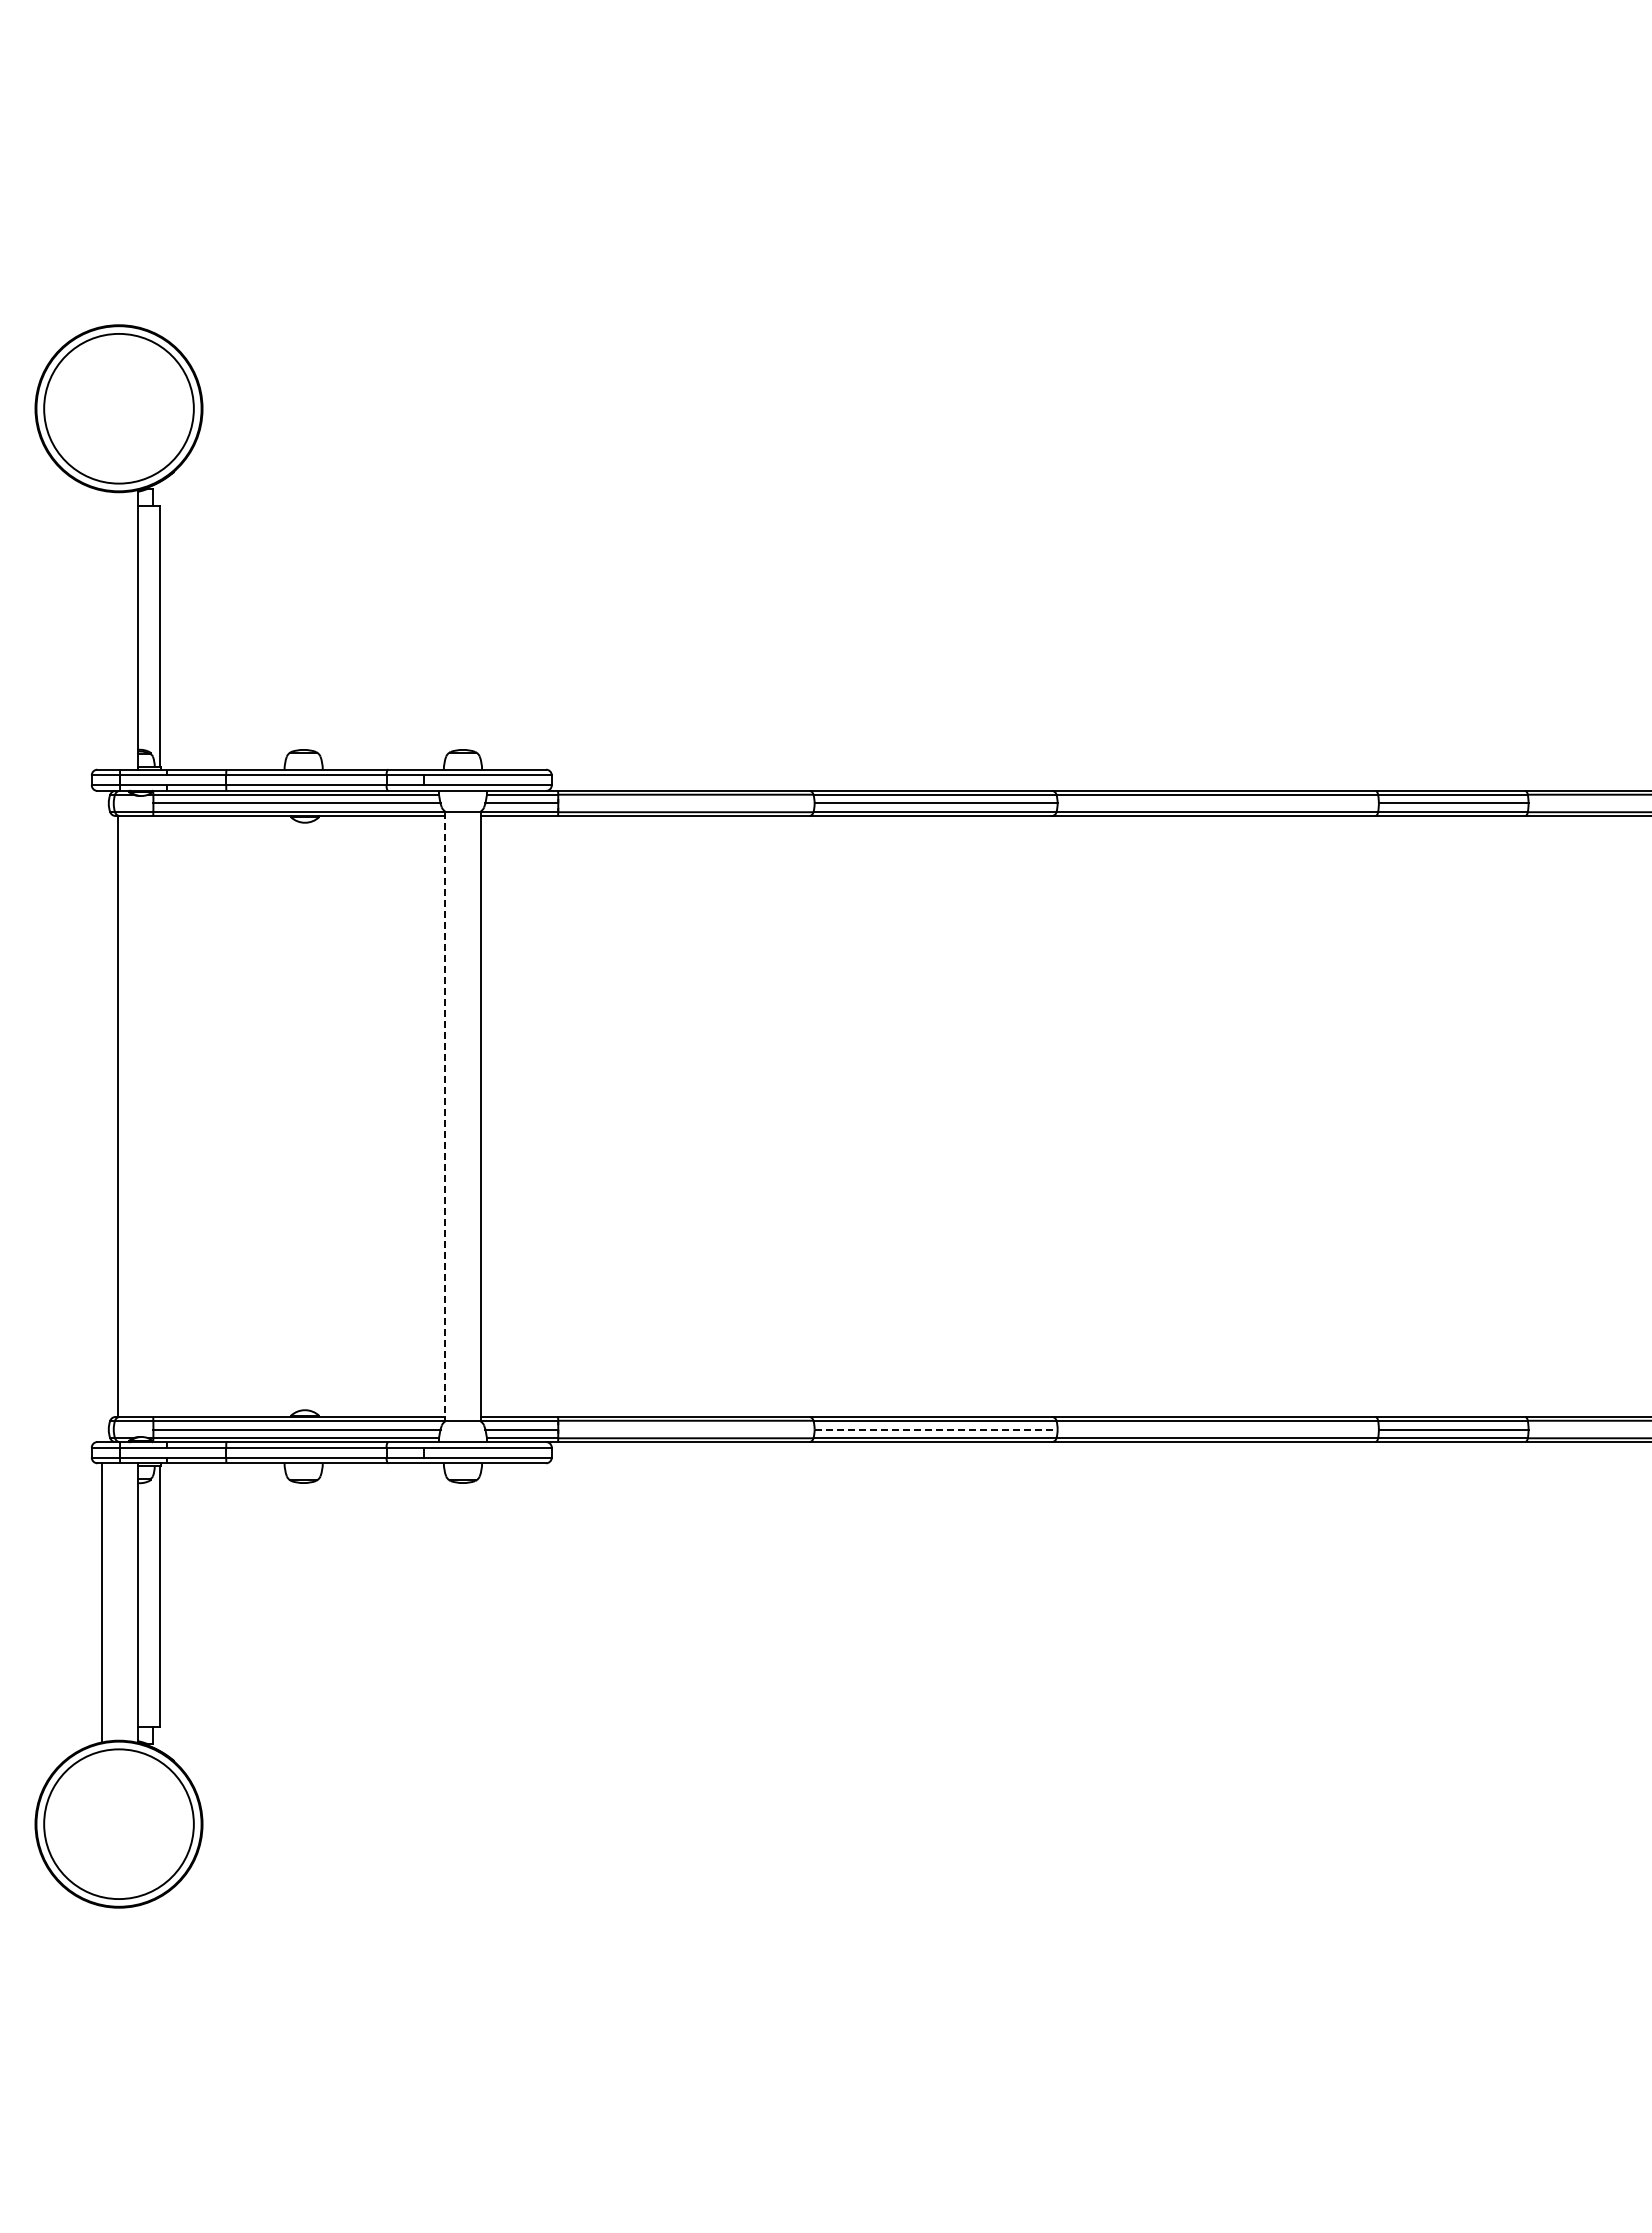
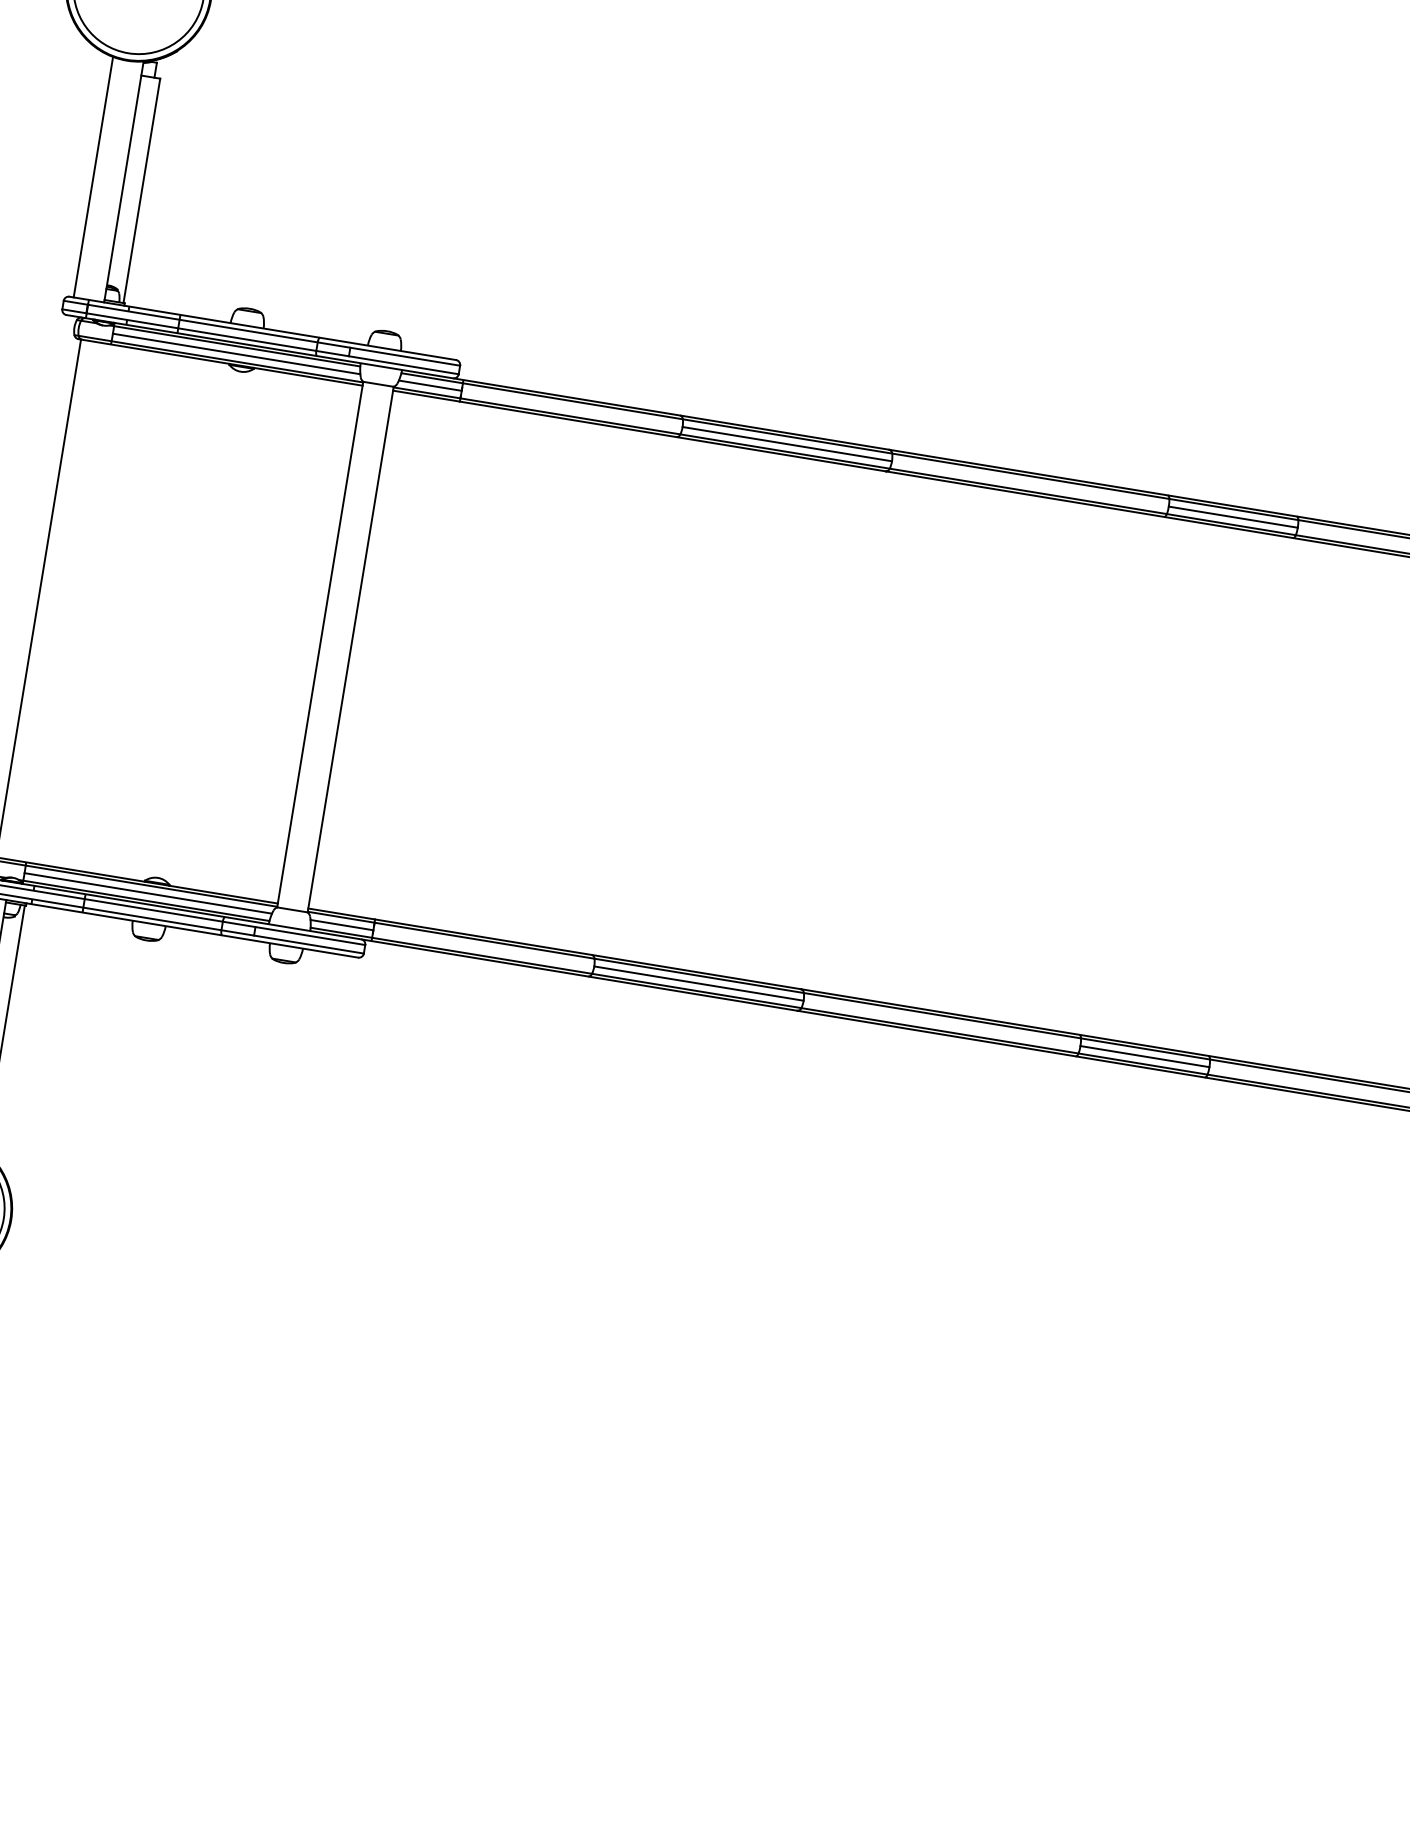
line: (102, 629) -> (93, 176), added
line: (445, 1116) -> (320, 644), dashed -> solid
line: (936, 1429) -> (699, 983), dashed -> solid

